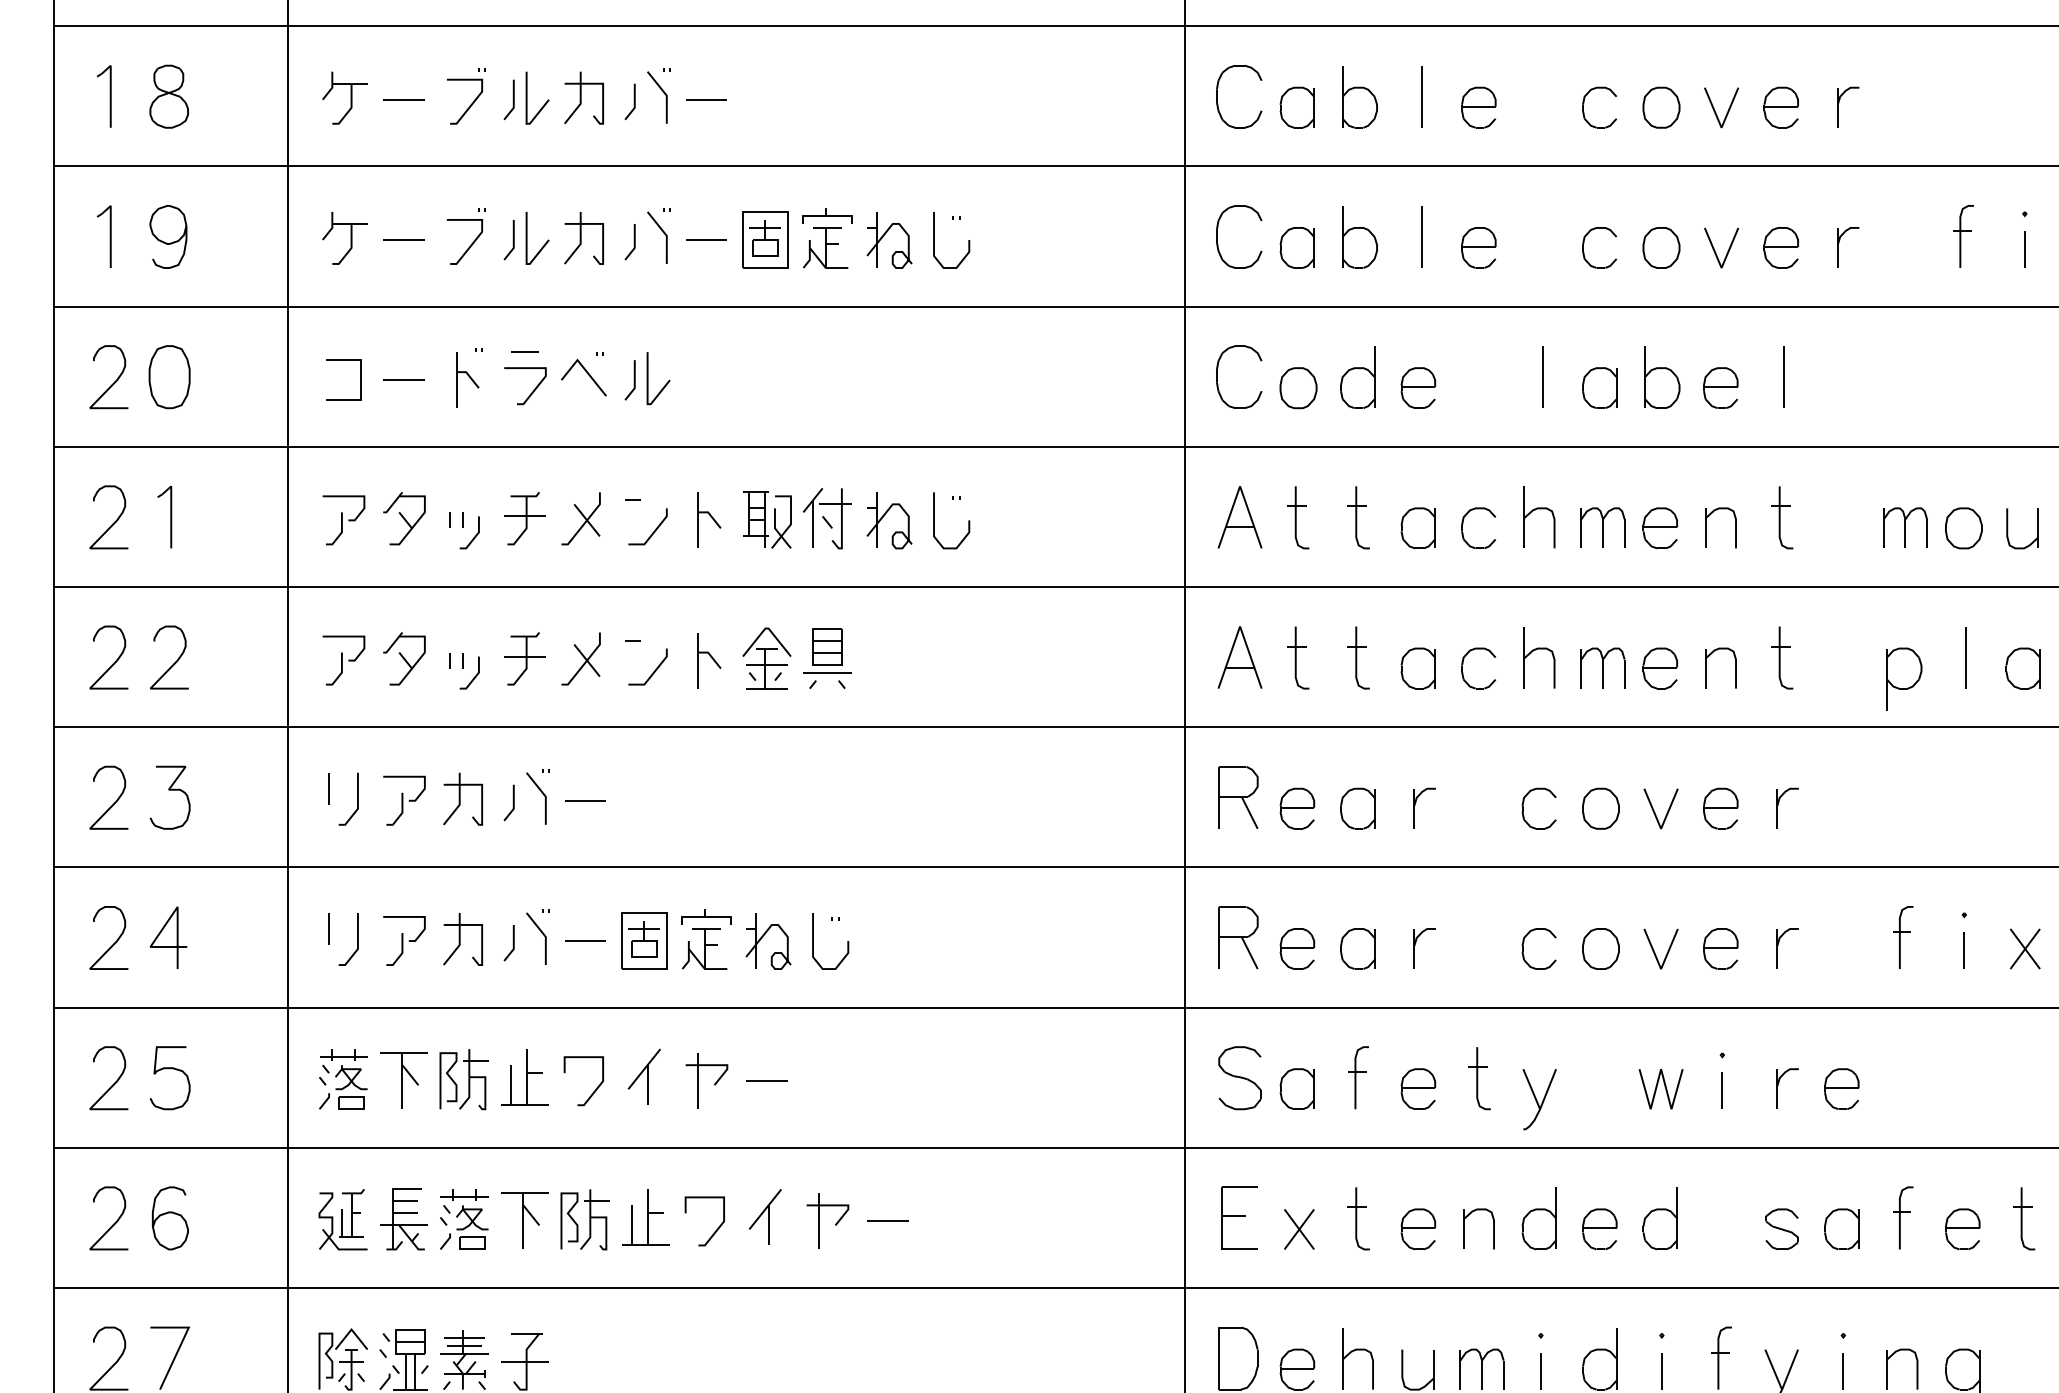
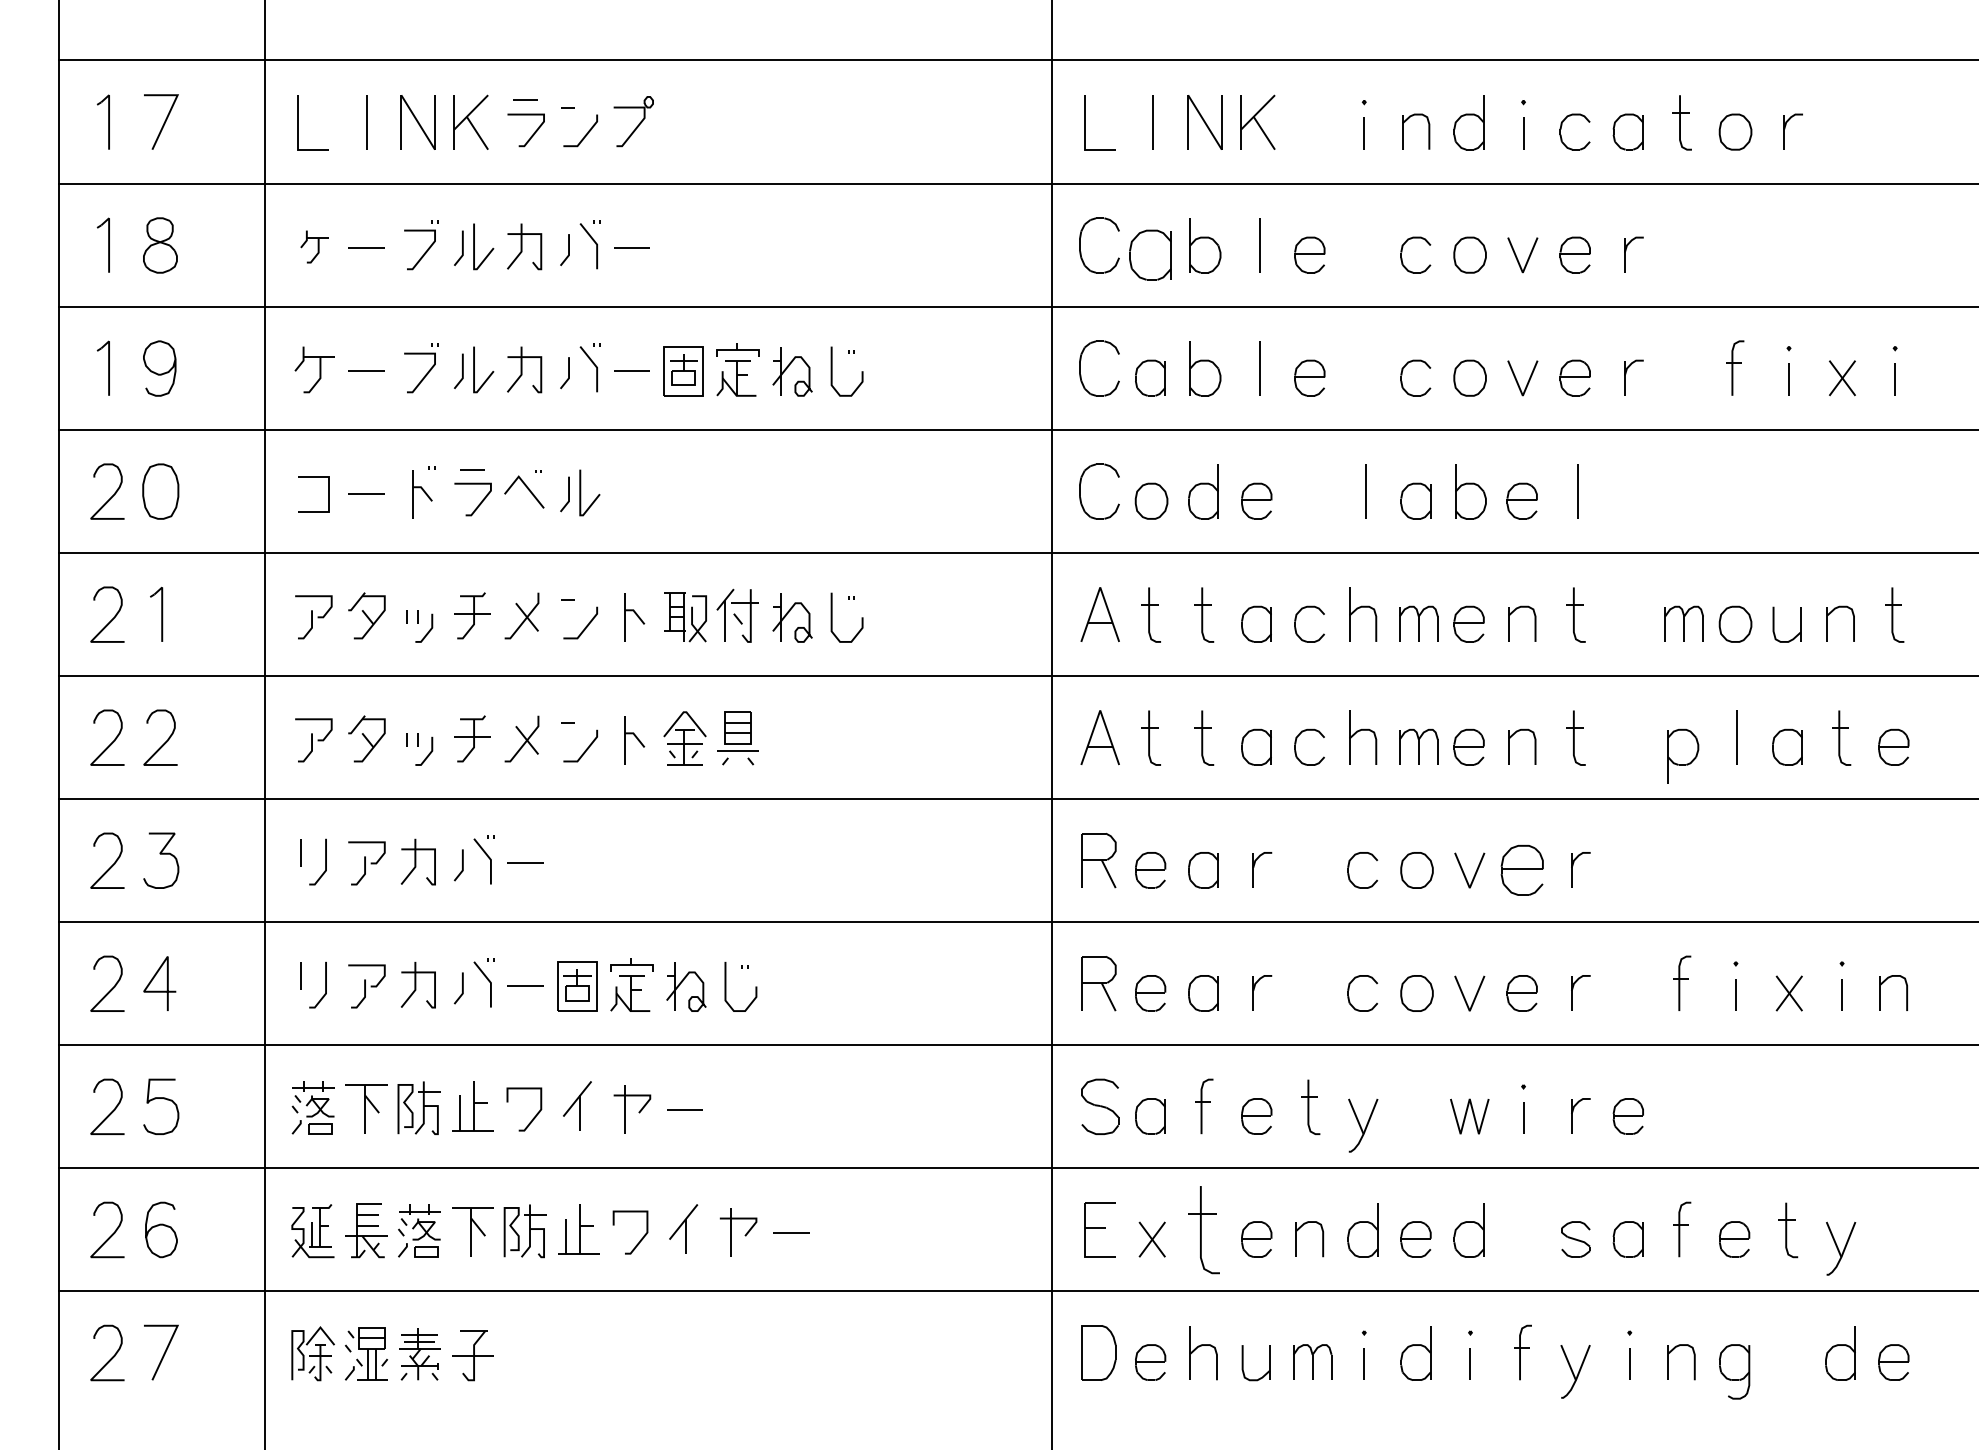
part: (344, 97) -> (314, 246), size x0.7
part: (1297, 106) -> (1150, 254), size x1.4
part: (1720, 808) -> (1521, 870), size x1.4
part: (1358, 1219) -> (1204, 1230), size x1.6

